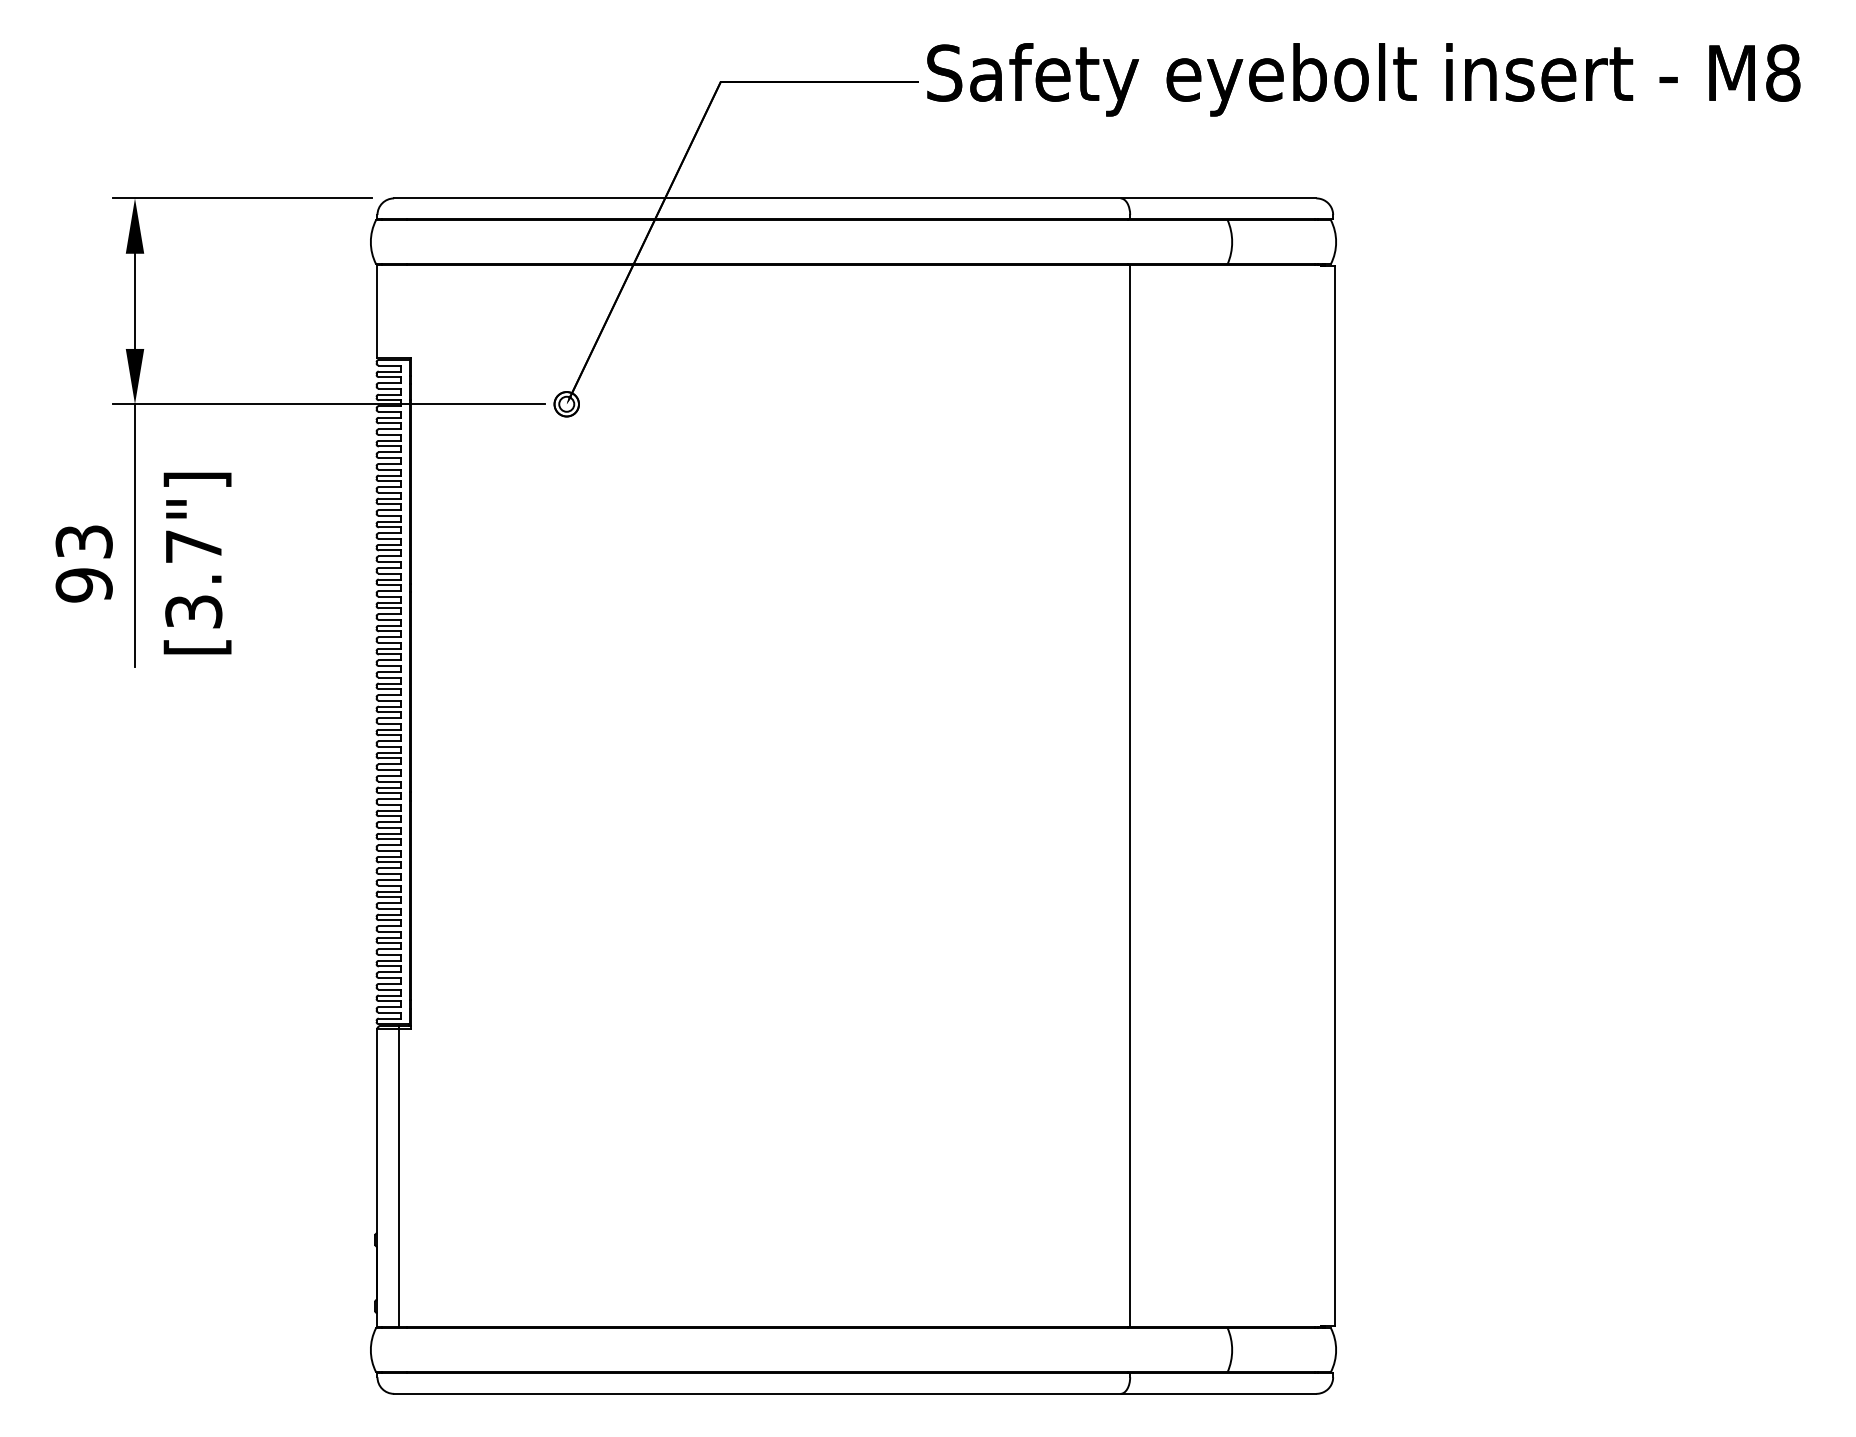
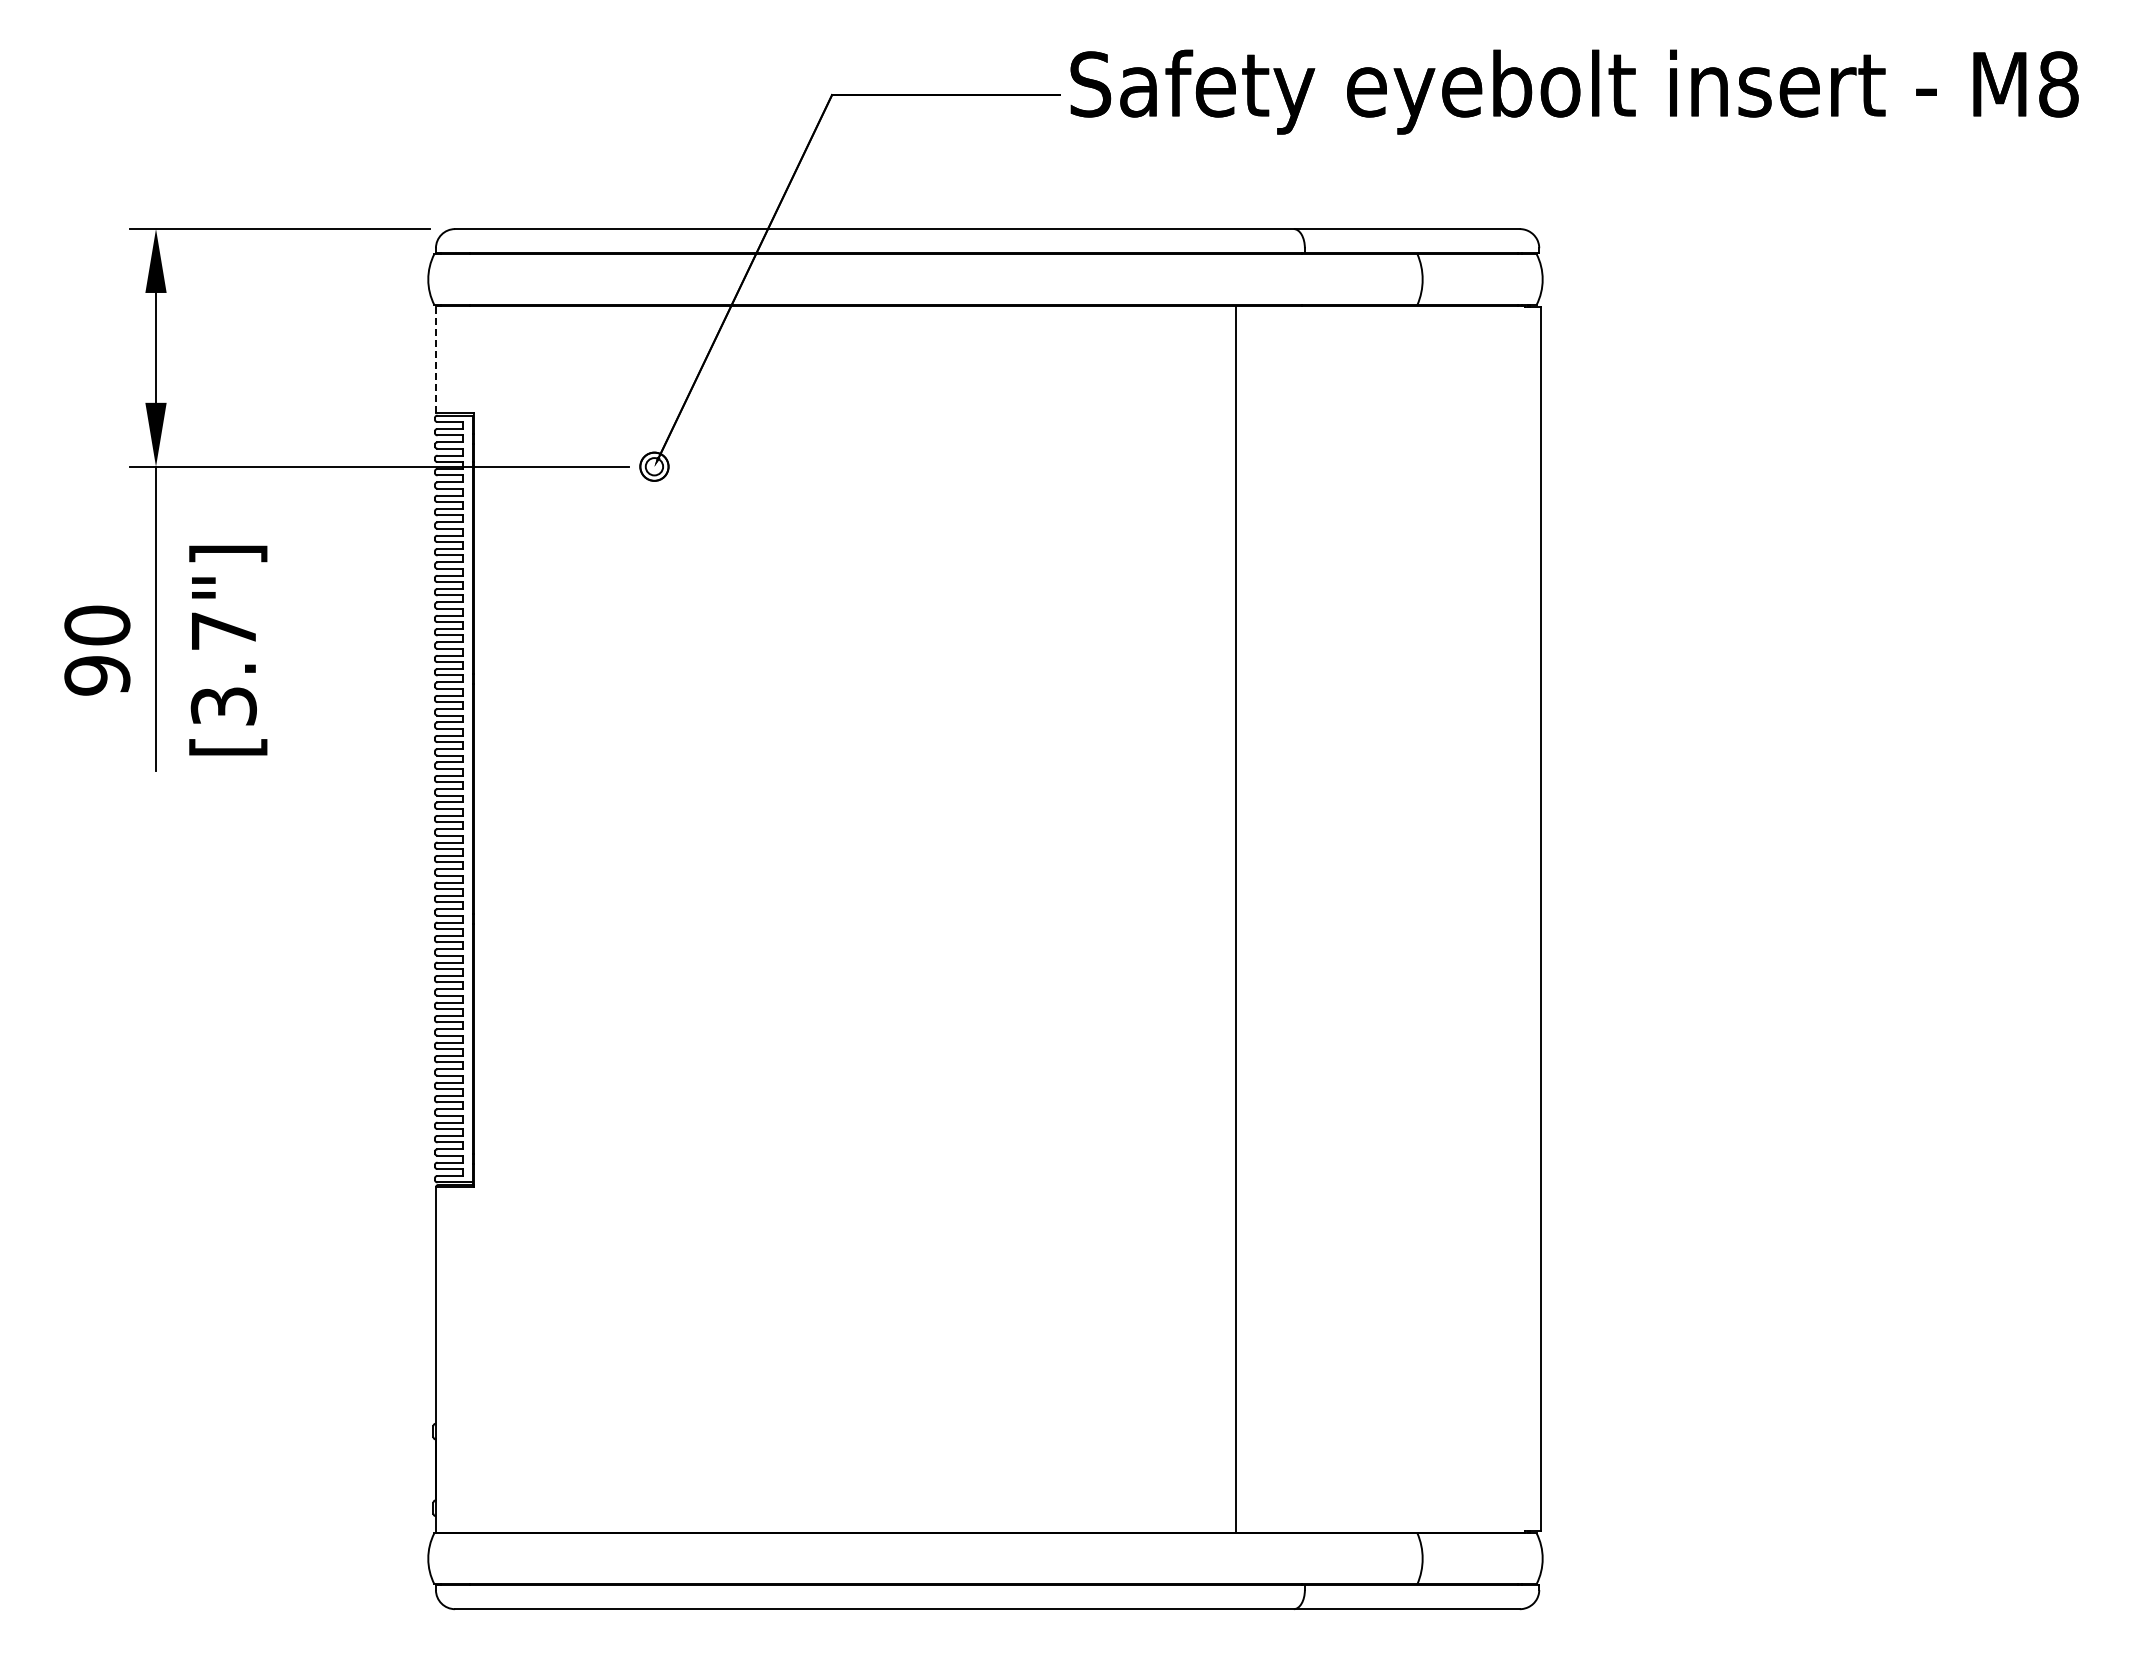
line: (377, 311) -> (435, 359), solid -> dashed
text: (84, 541) -> (97, 625), 93 -> 90
line: (1129, 795) -> (1235, 918), moved
line: (398, 1176) -> (460, 1358), removed

